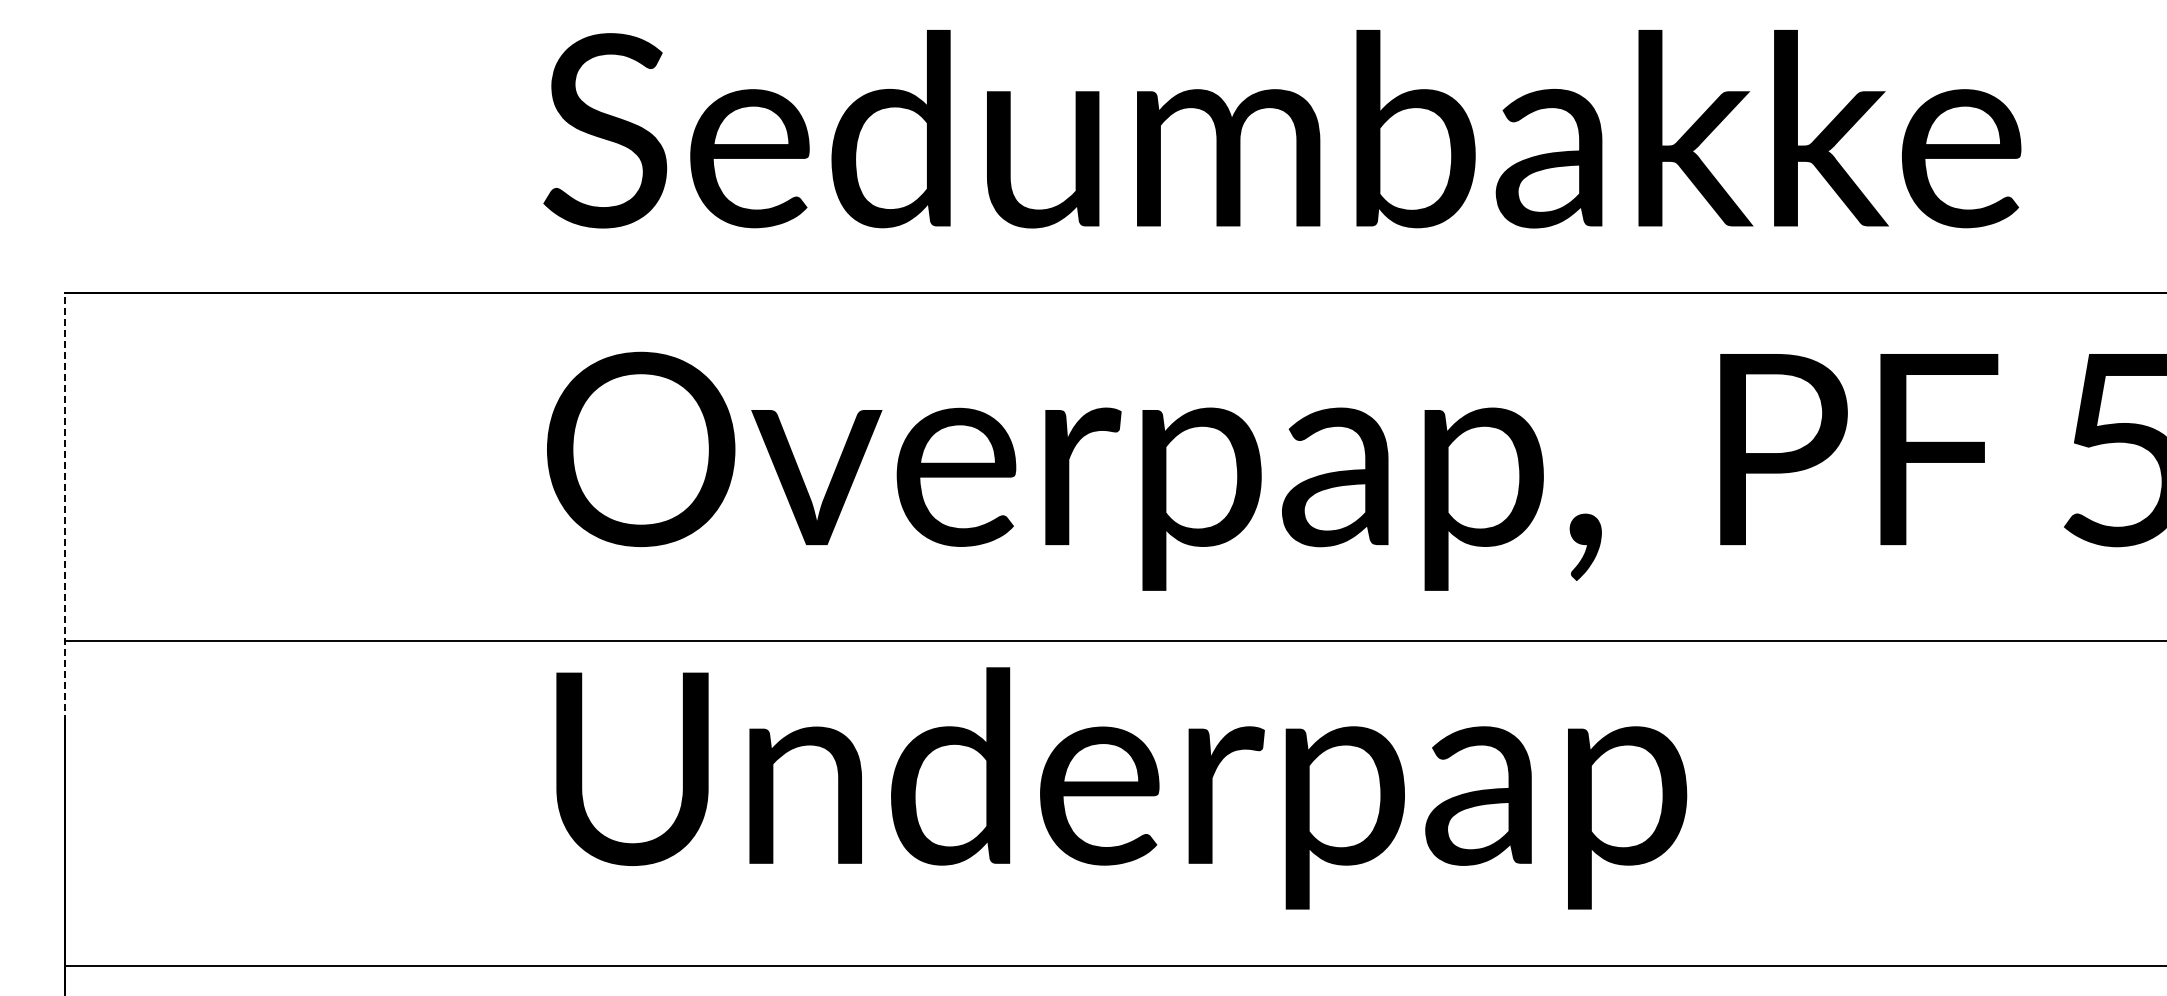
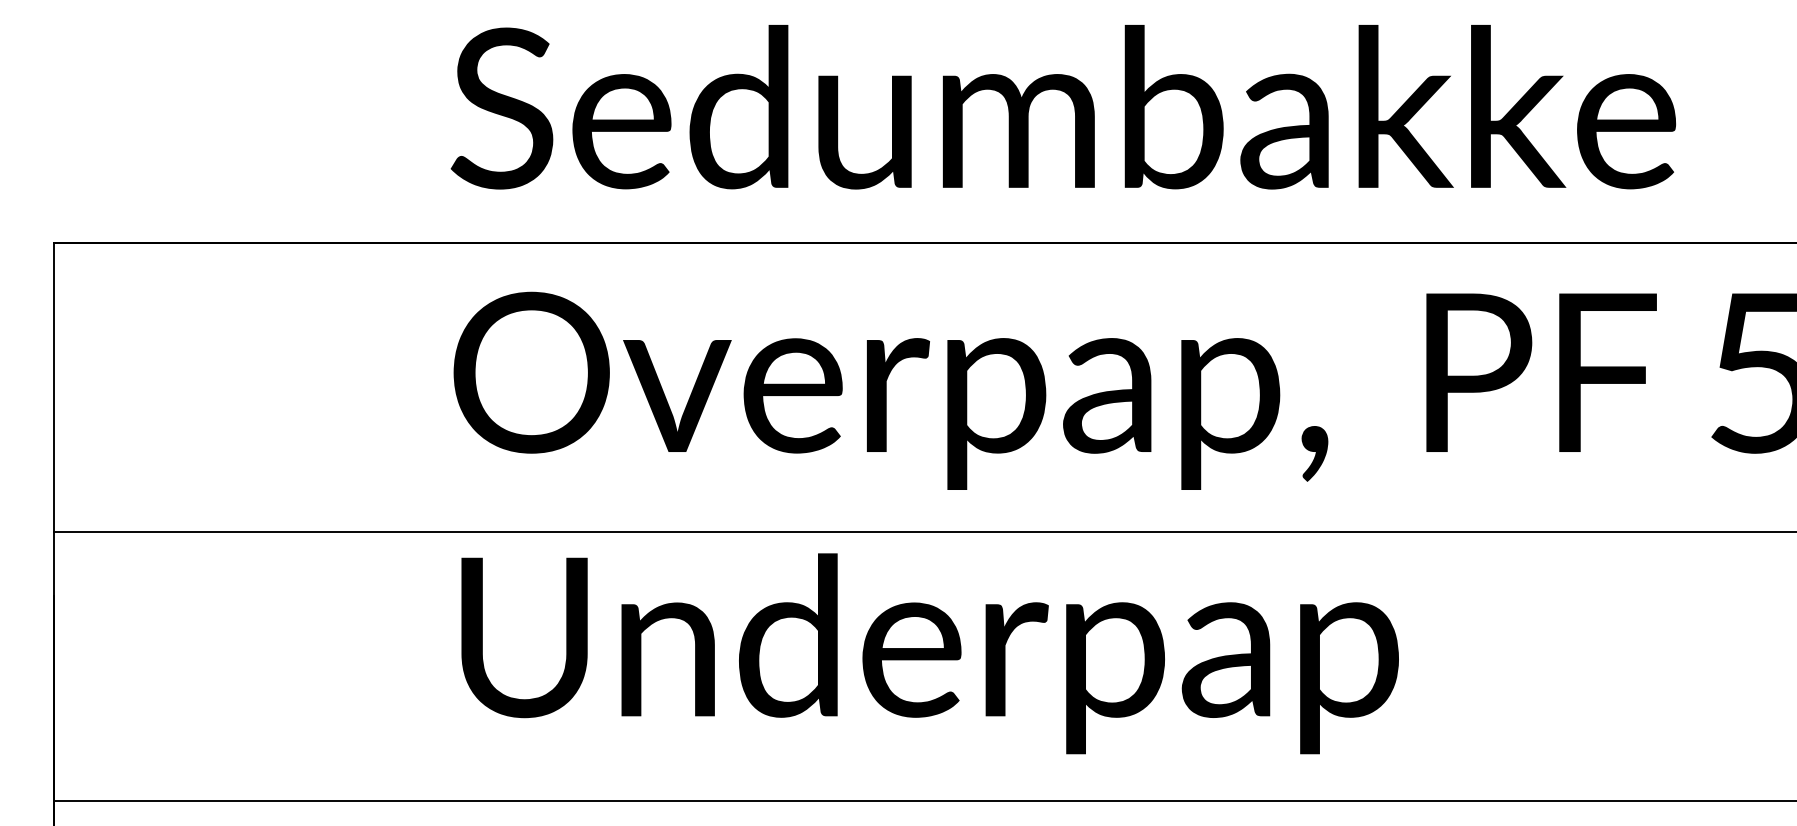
line: (65, 523) -> (54, 434), dashed -> solid

